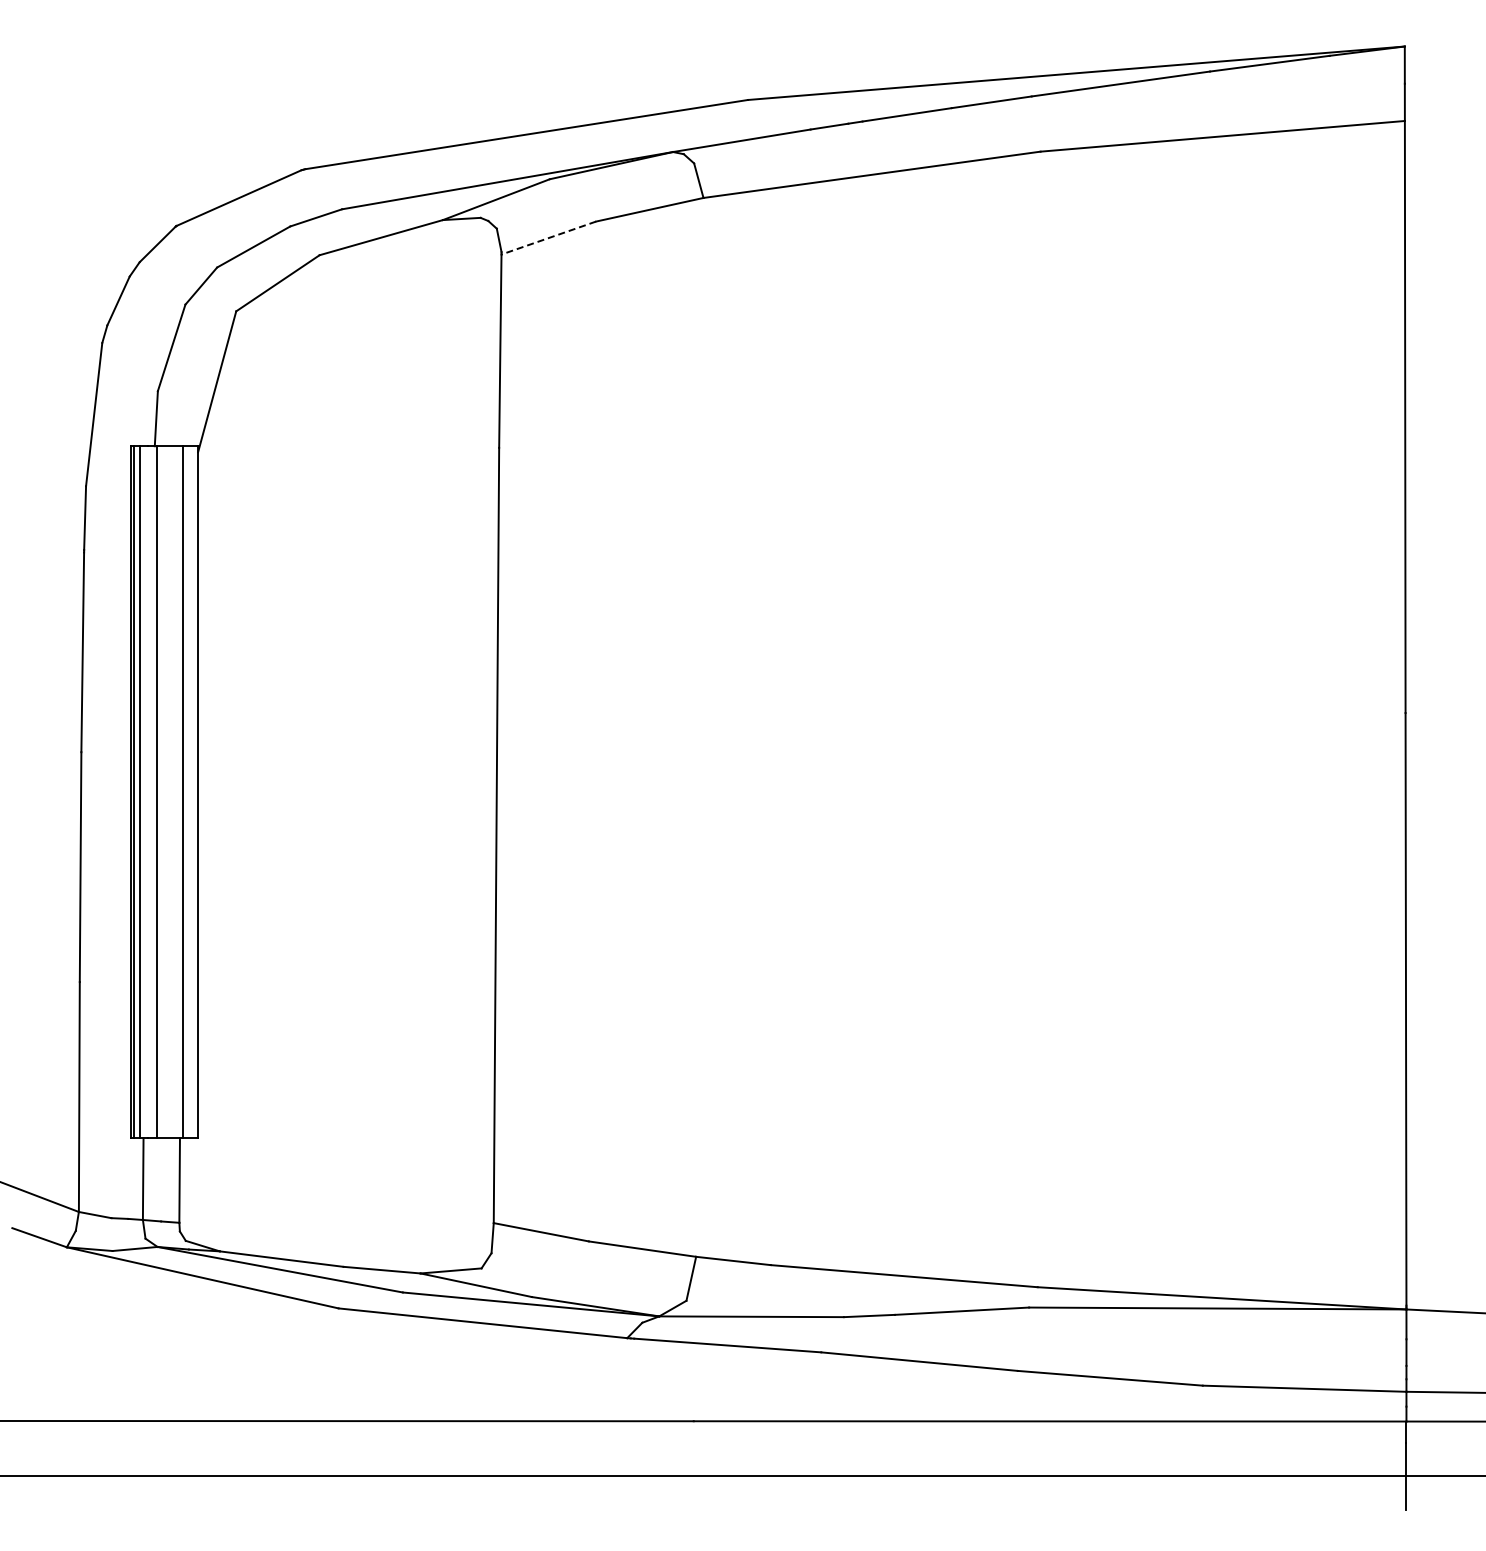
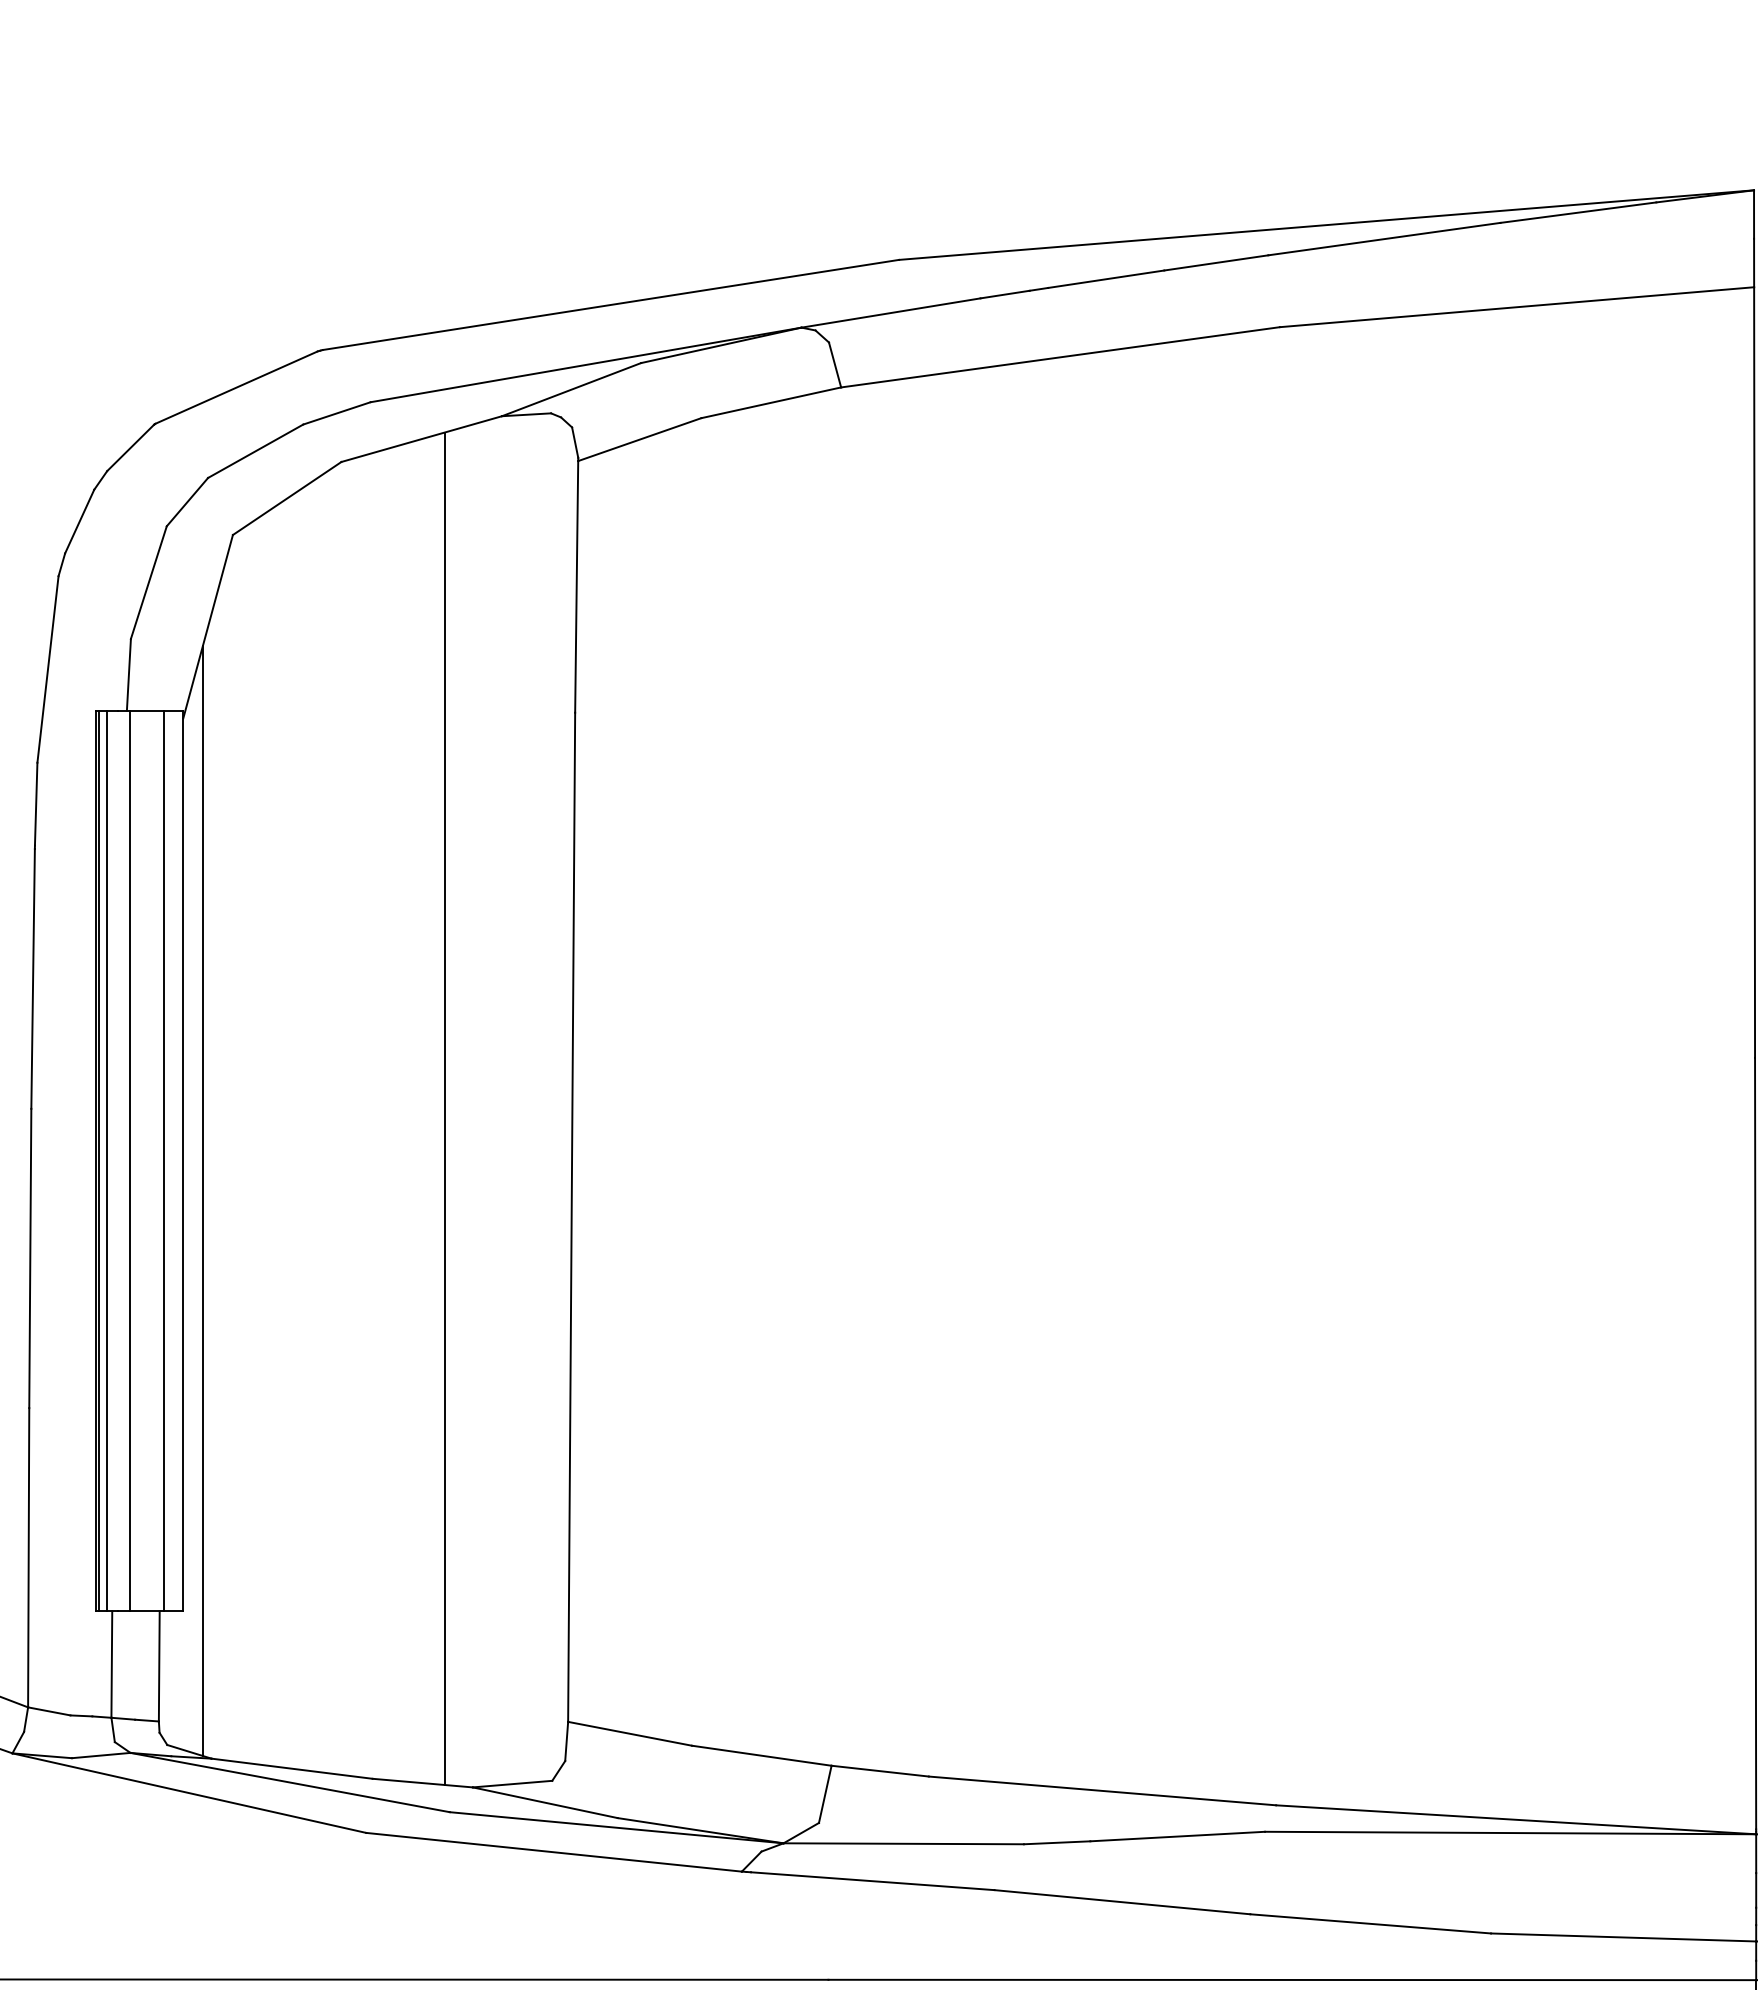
line: (548, 238) -> (639, 440), dashed -> solid
line: (399, 751) -> (445, 1107), added
line: (213, 822) -> (203, 1200), added

